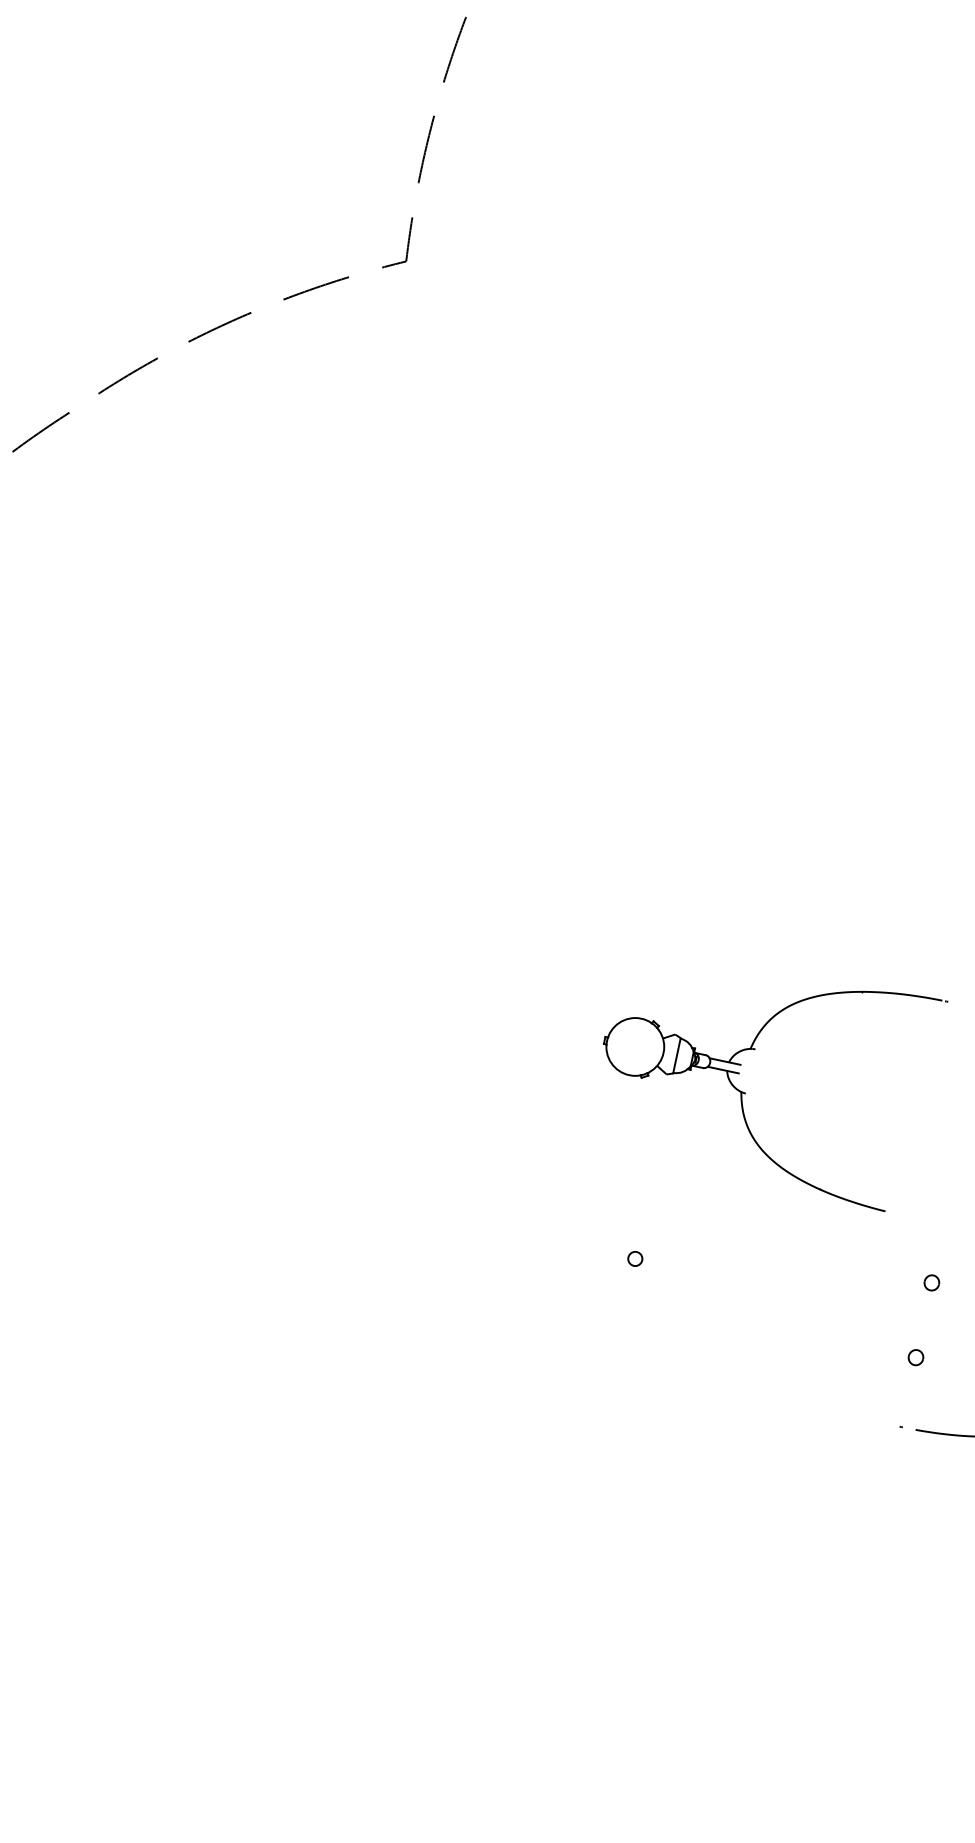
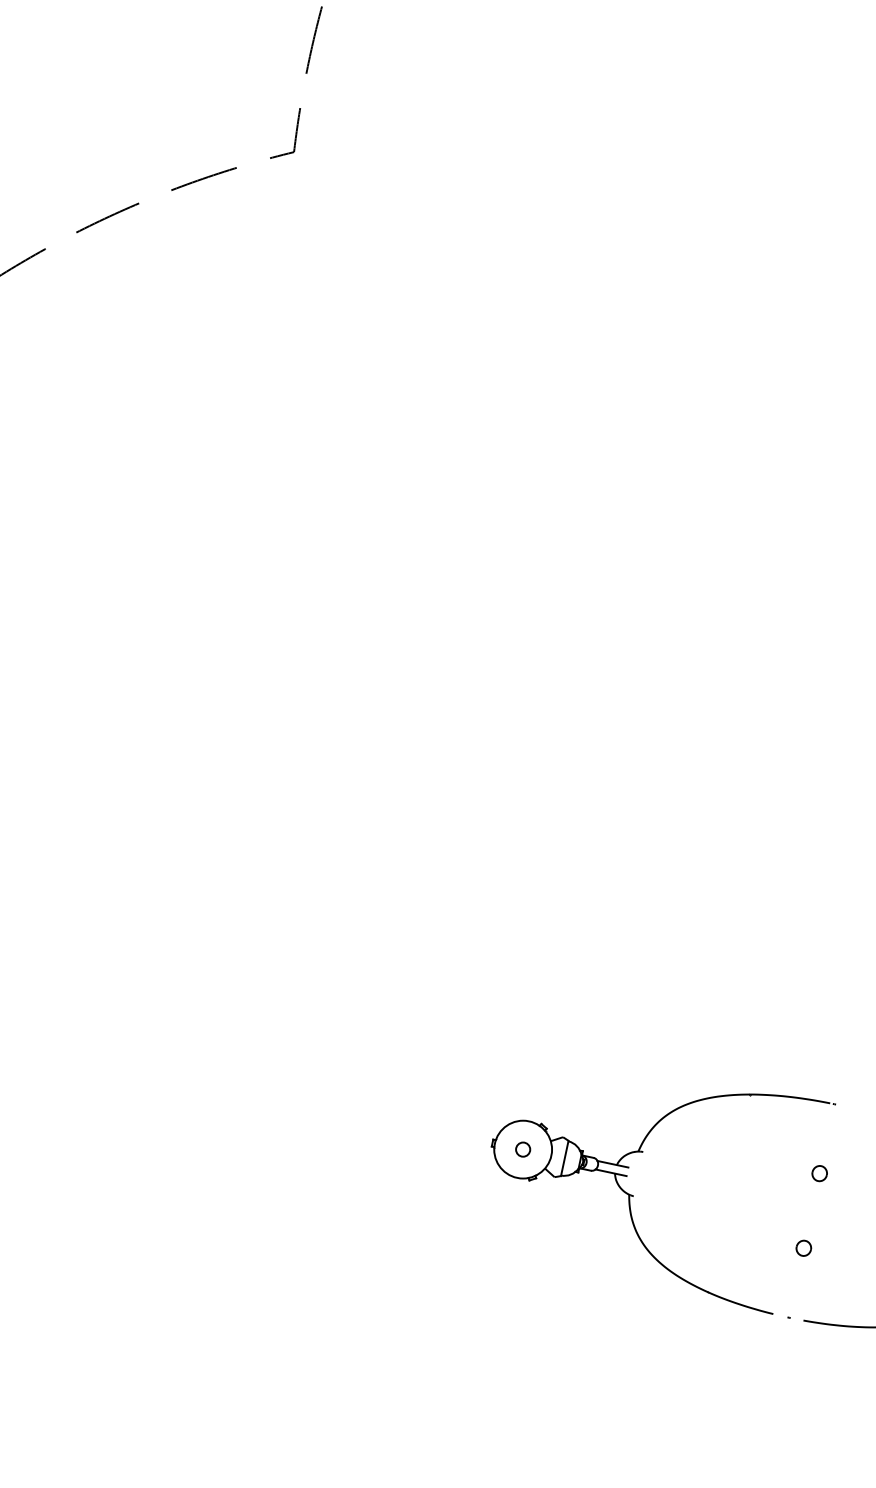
part: (745, 1094) -> (633, 1197), moved

